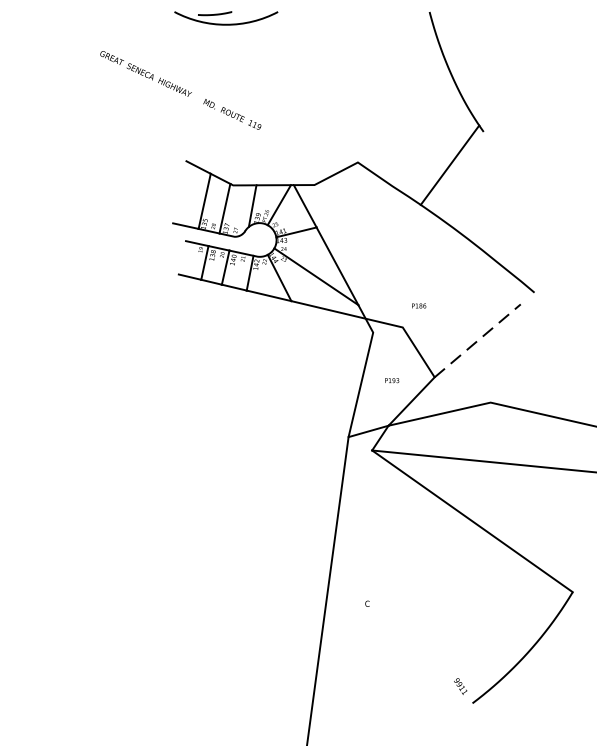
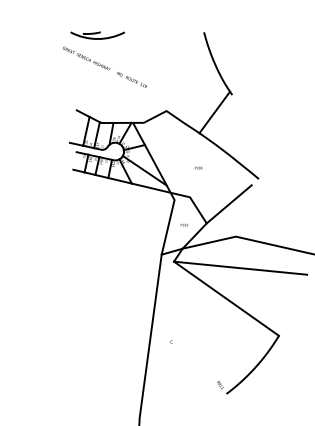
text: (179, 88) -> (104, 66), moved
text: (418, 304) -> (198, 167), moved
line: (478, 341) -> (229, 204), dashed -> solid

